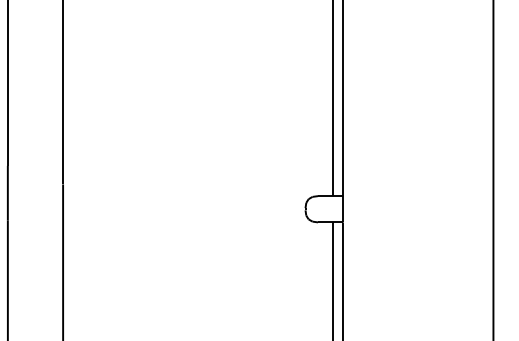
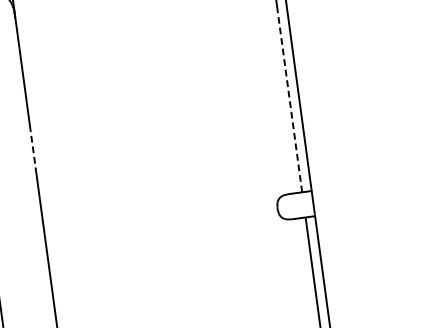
line: (333, 102) -> (290, 102), solid -> dashed
line: (63, 118) -> (34, 152), solid -> dashed

